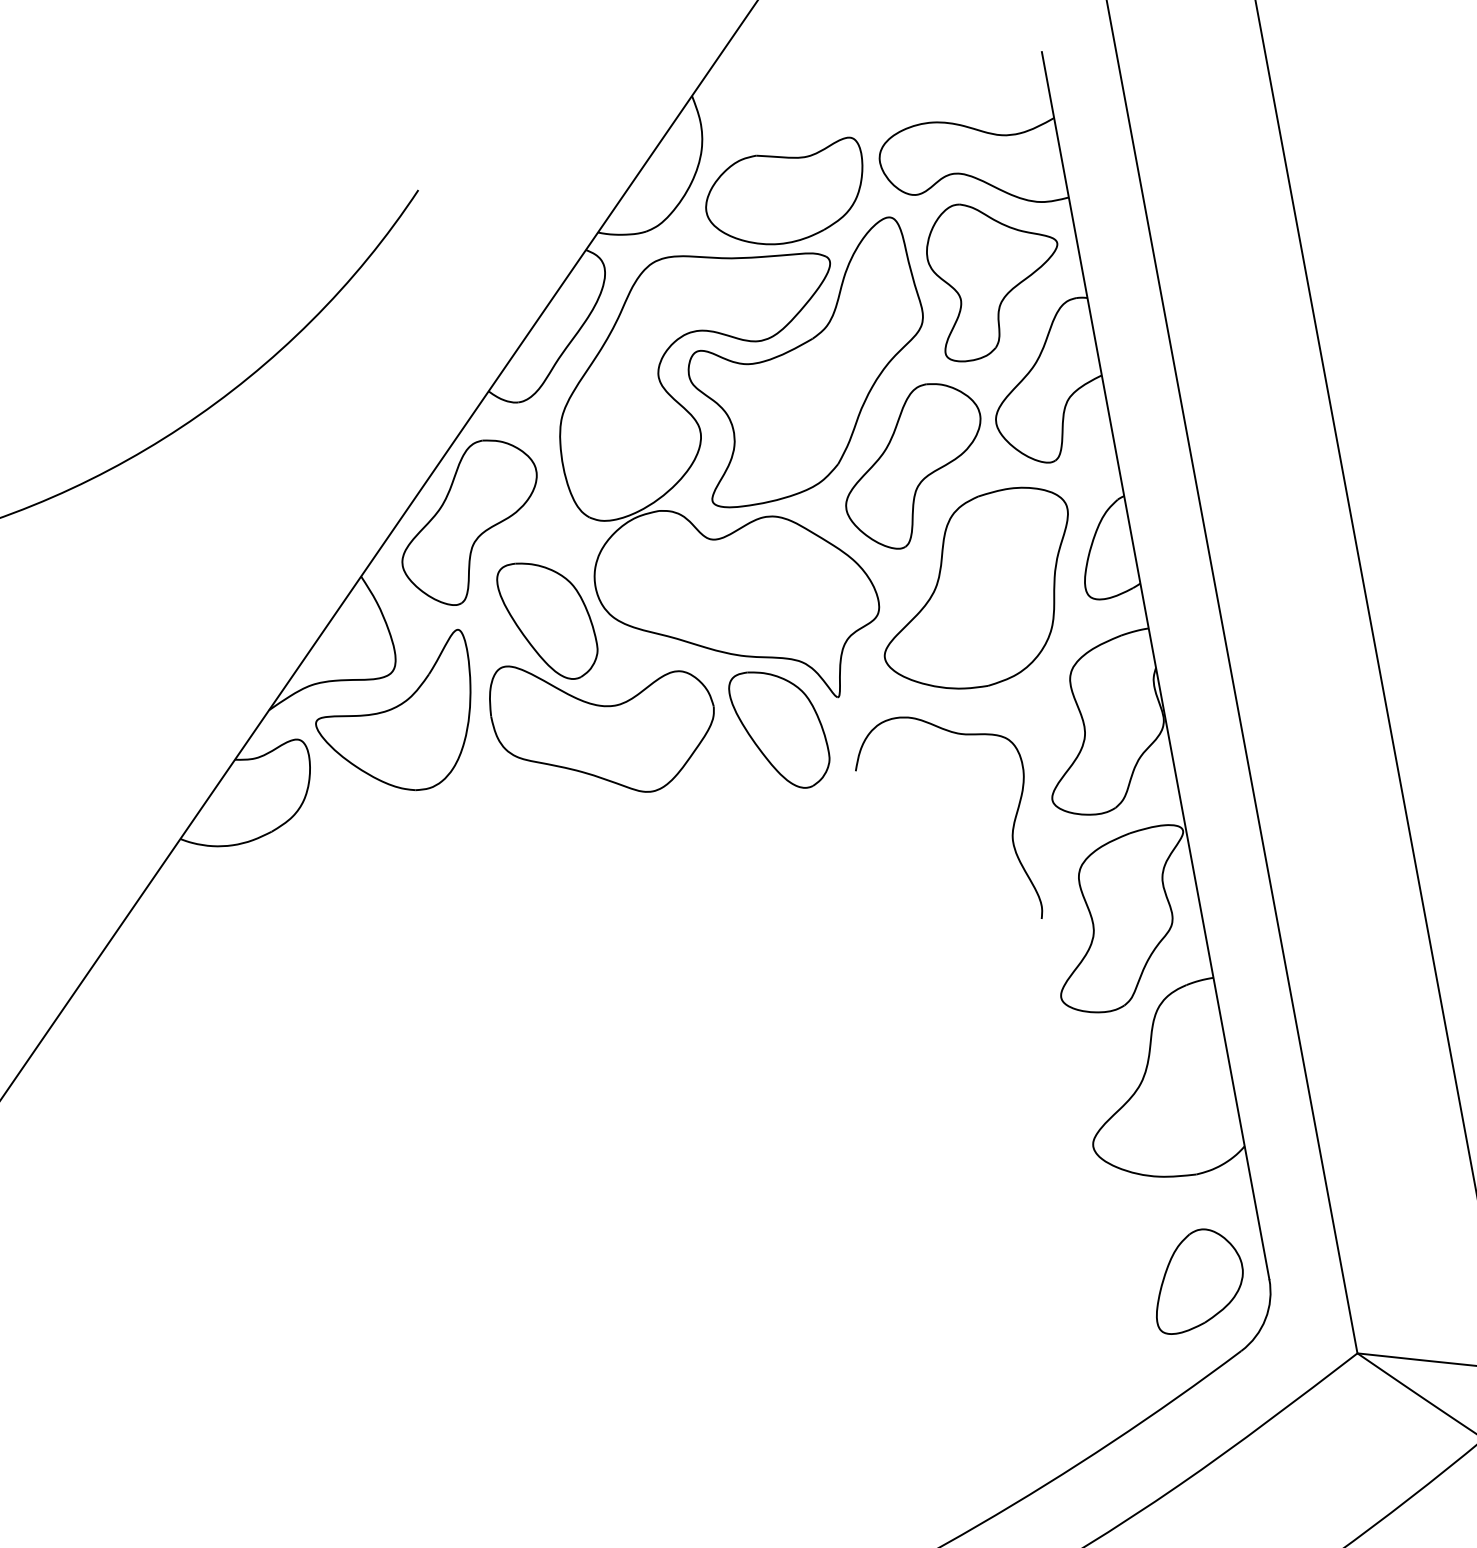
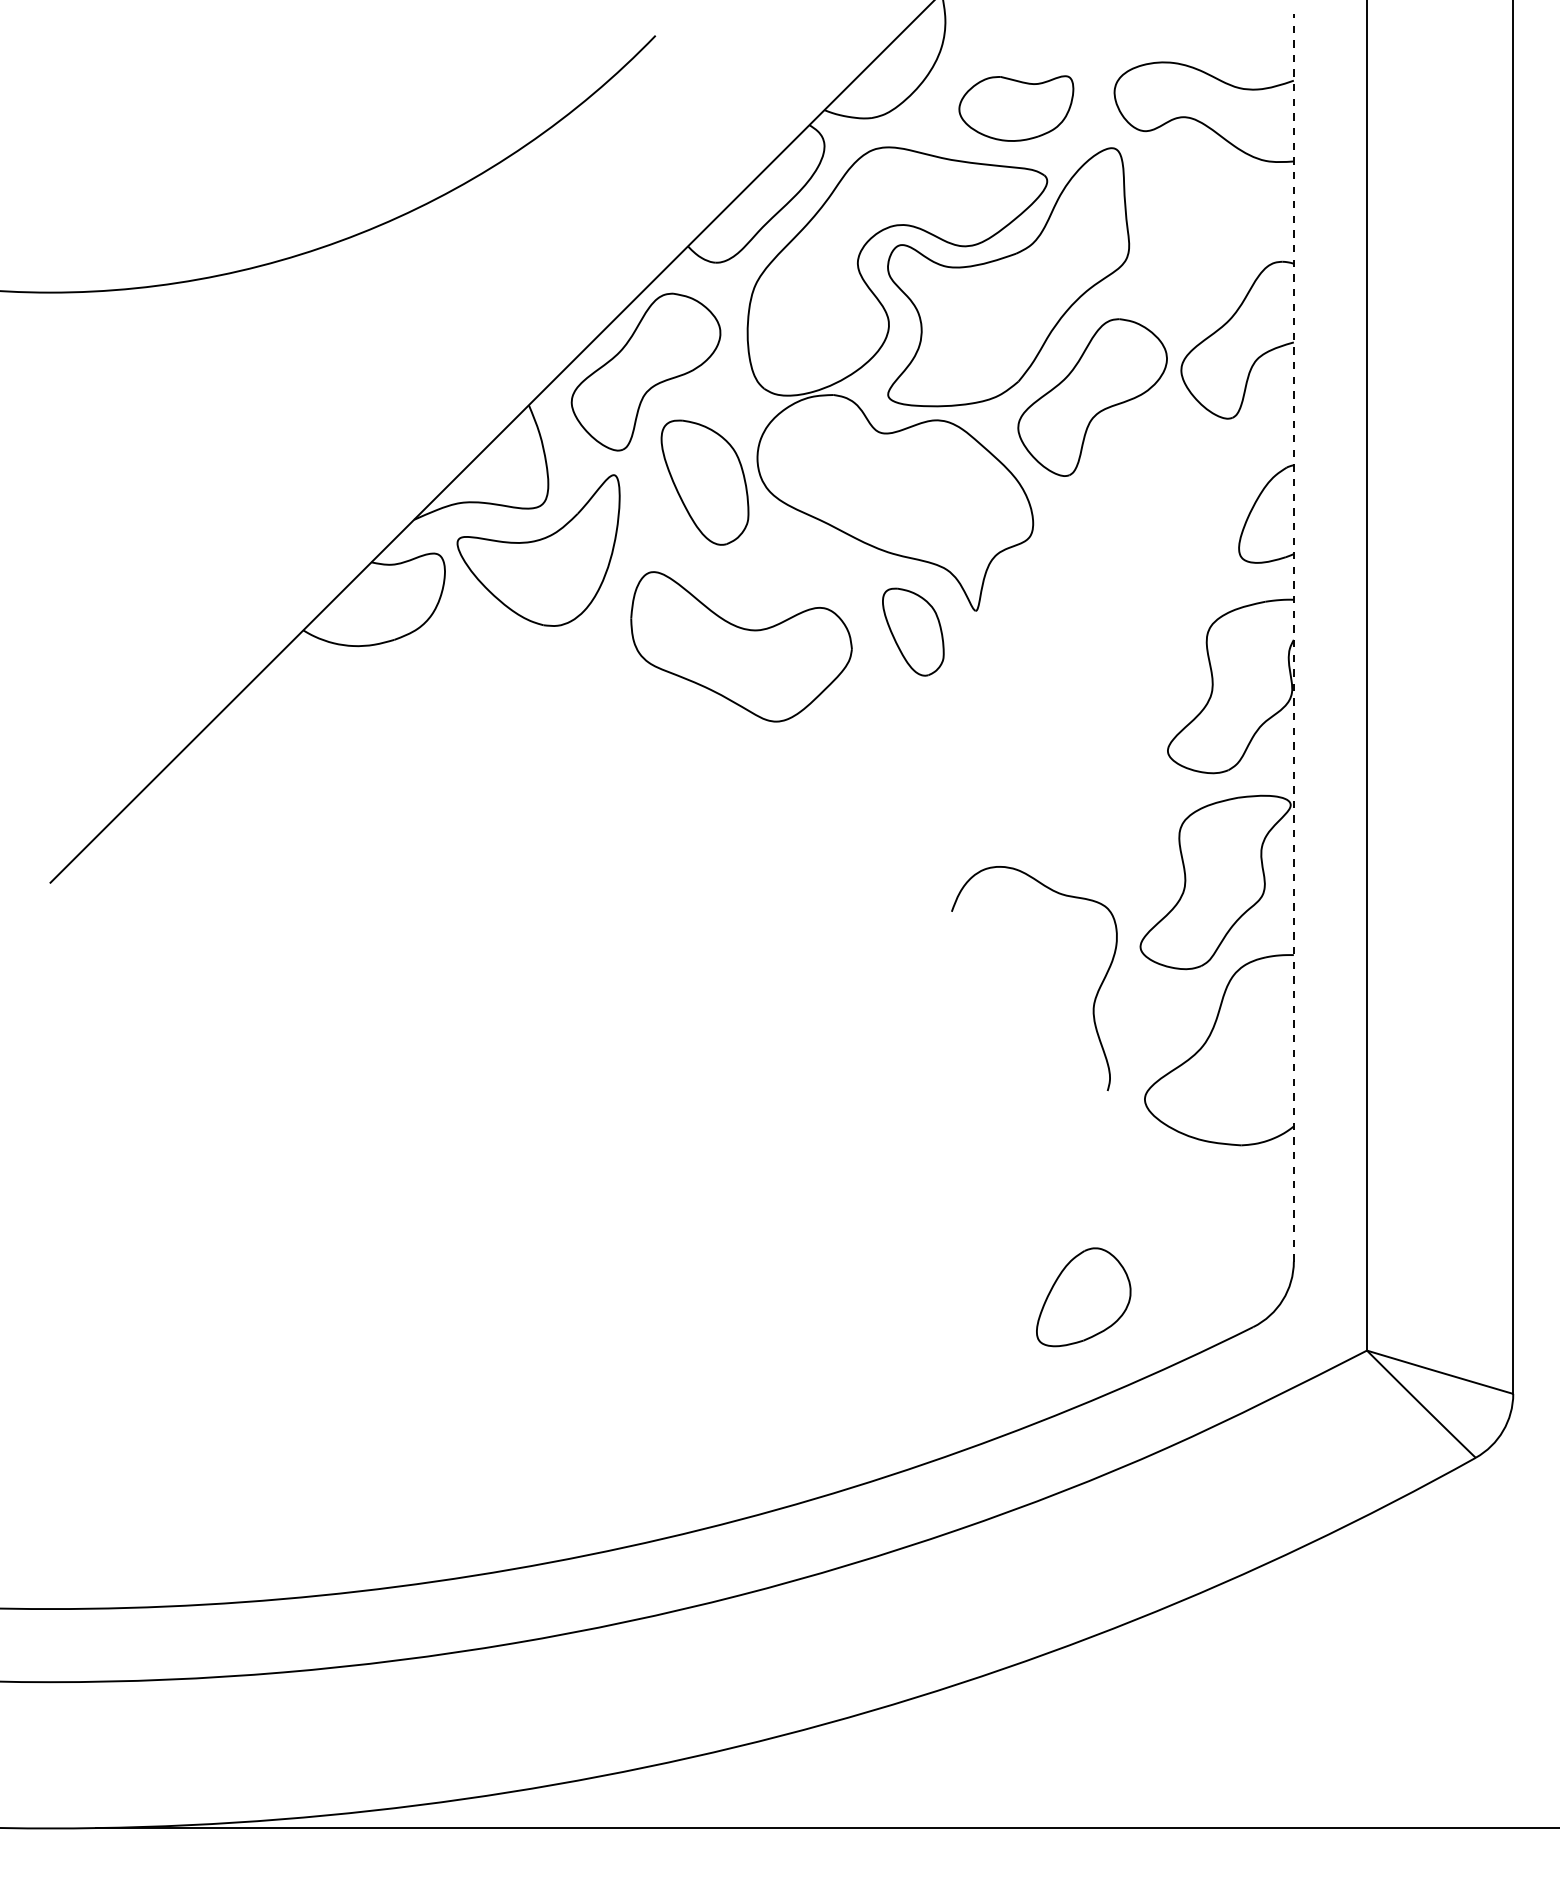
part: (786, 195) -> (1016, 108), size x0.7
part: (996, 275) -> (1208, 225), removed
part: (977, 590) -> (1132, 531), removed
line: (1155, 665) -> (1293, 637), solid -> dashed
part: (604, 723) -> (741, 646), moved
part: (780, 729) -> (913, 632), size x0.7
curve: (1011, 830) -> (1094, 998), moved
part: (1196, 1280) -> (1083, 1297), moved

